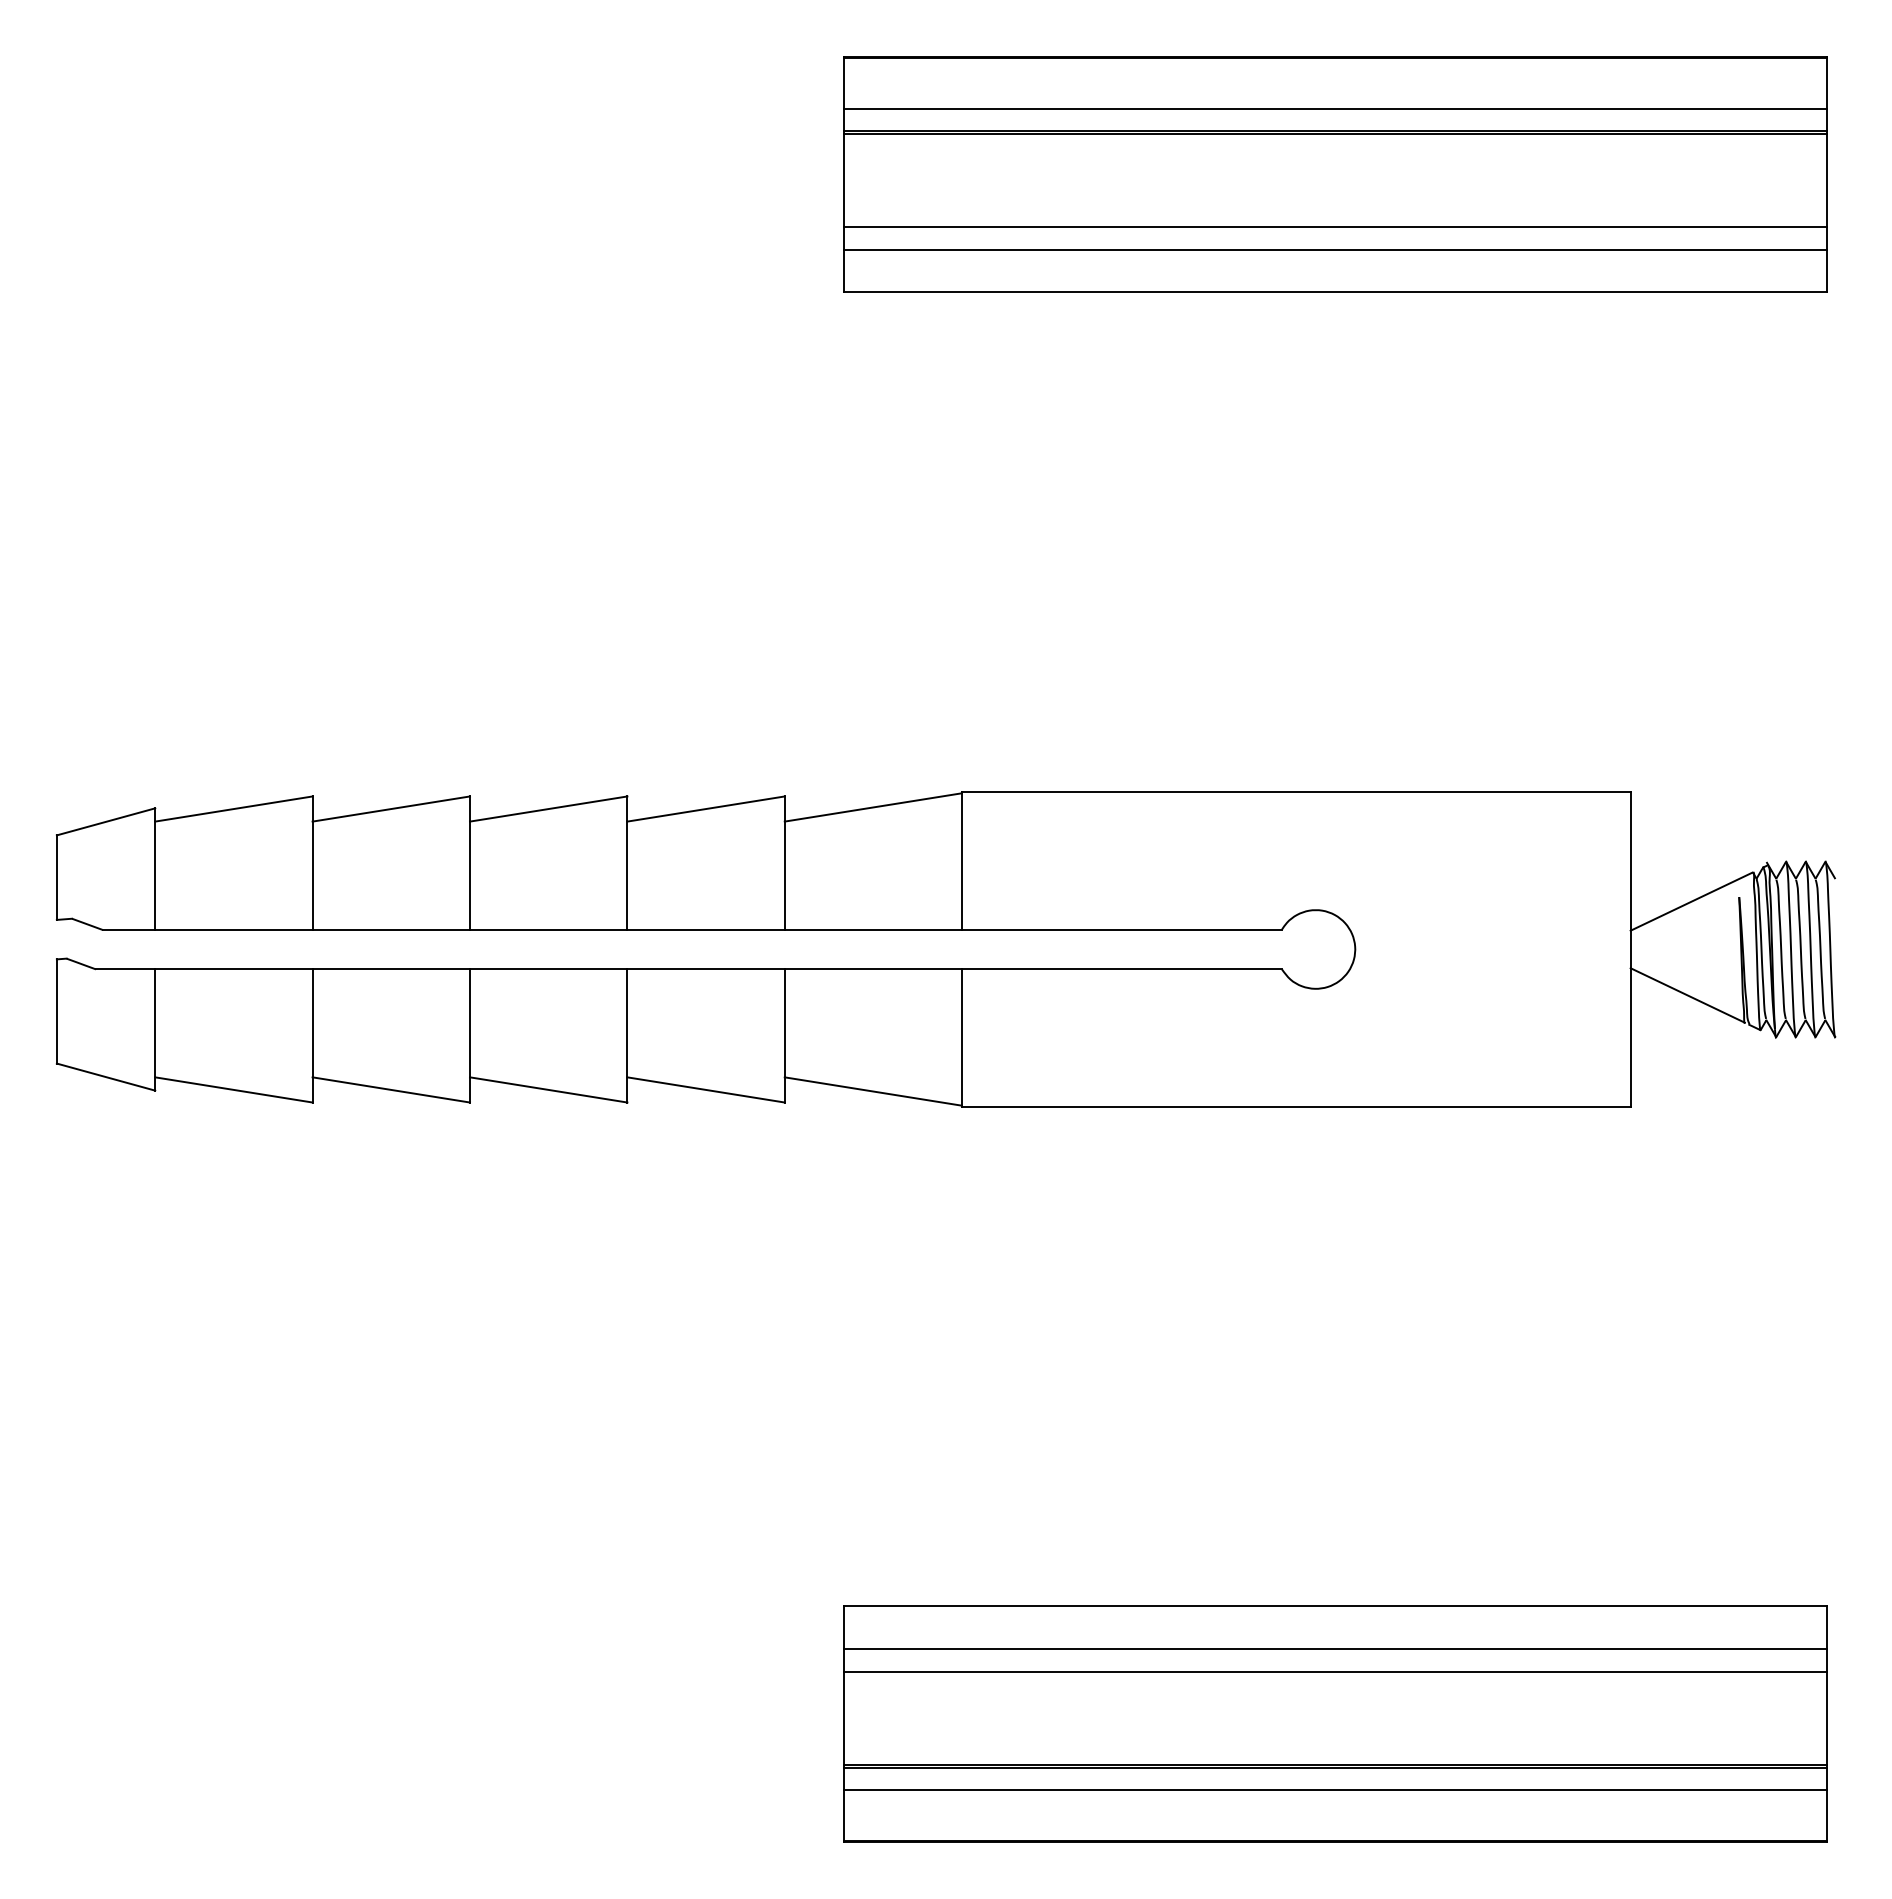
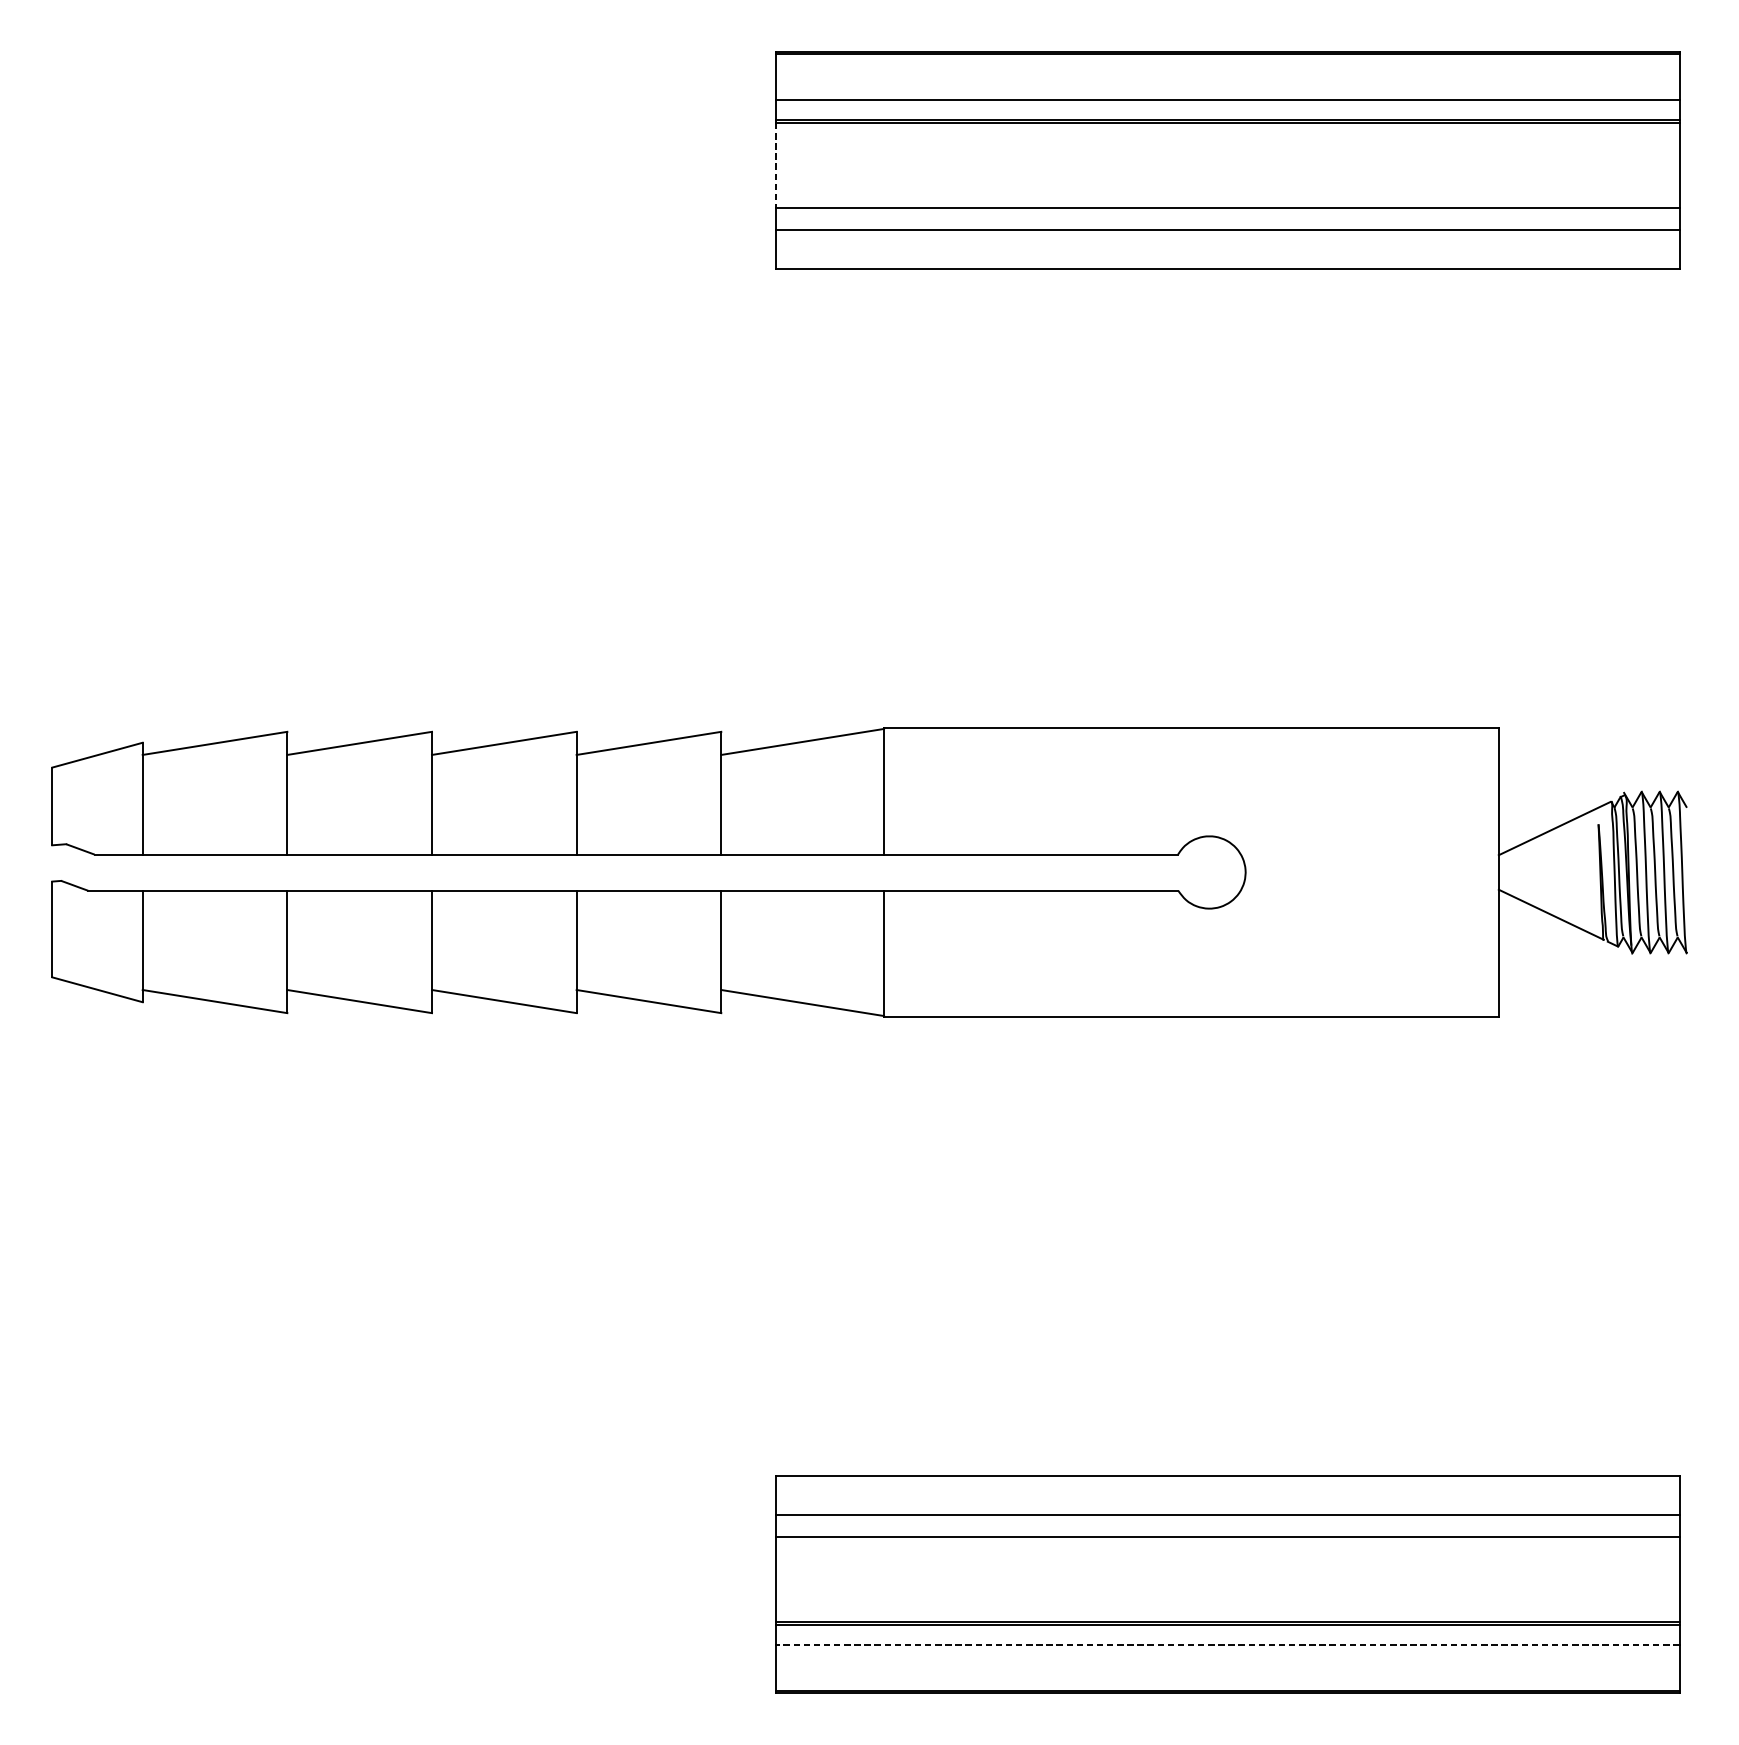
line: (843, 180) -> (775, 165), solid -> dashed
line: (1335, 1789) -> (1227, 1644), solid -> dashed

